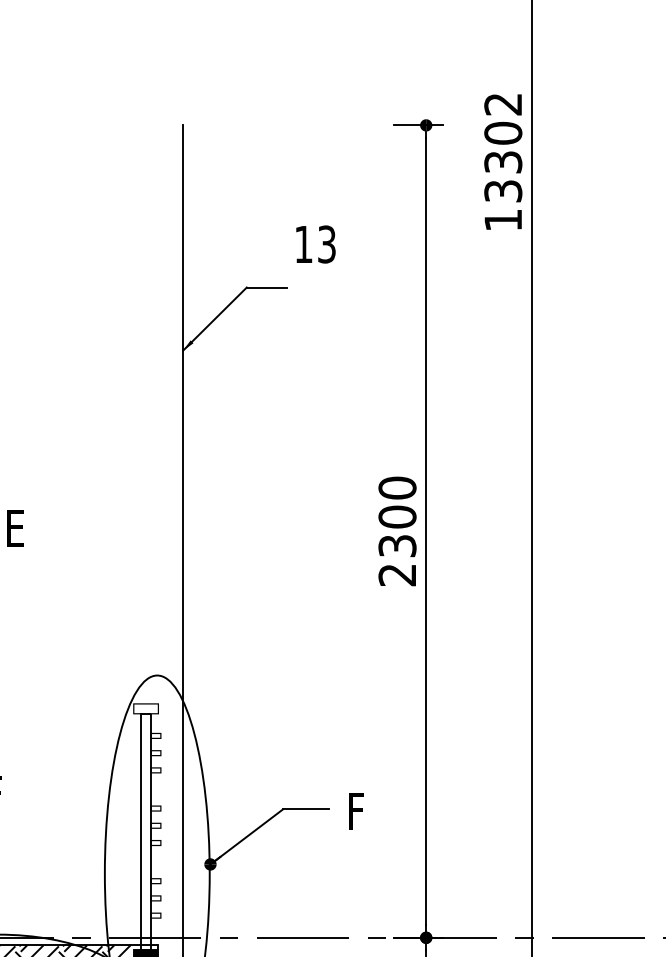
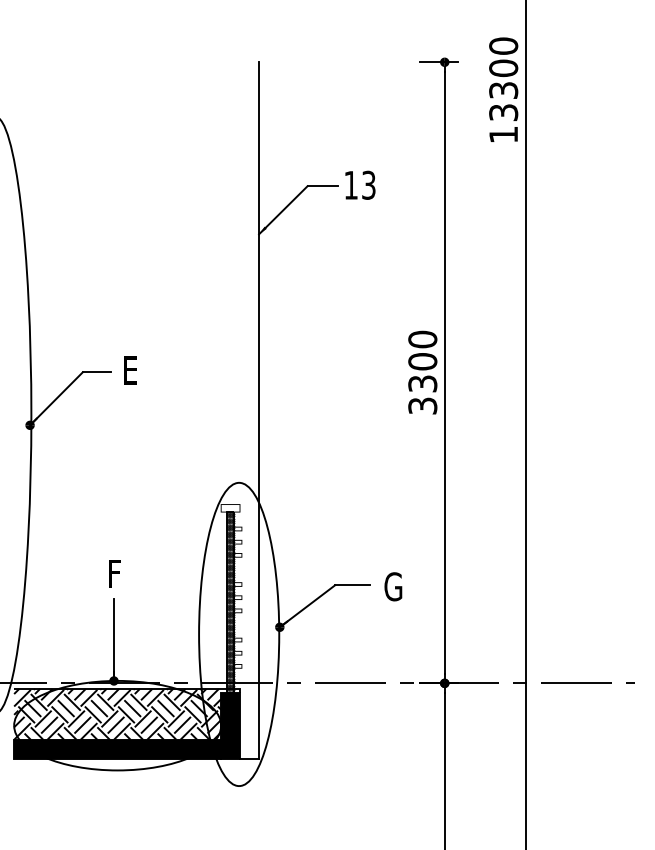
text: (503, 103) -> (503, 45), 13302 -> 13300
text: (316, 243) -> (360, 184), moved
text: (397, 574) -> (422, 405), 2300 -> 3300
text: (359, 811) -> (393, 586), F -> G
hatch: (144, 830) -> (229, 601), added

